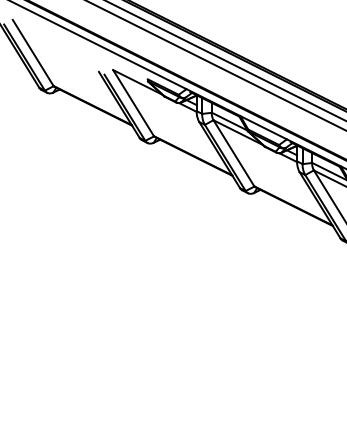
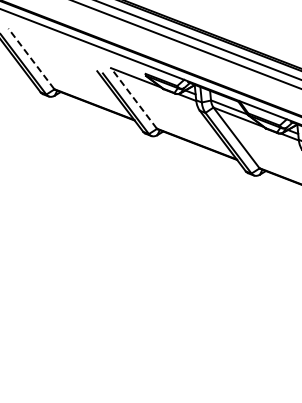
line: (33, 52) -> (31, 58), solid -> dashed
line: (133, 103) -> (133, 98), solid -> dashed

